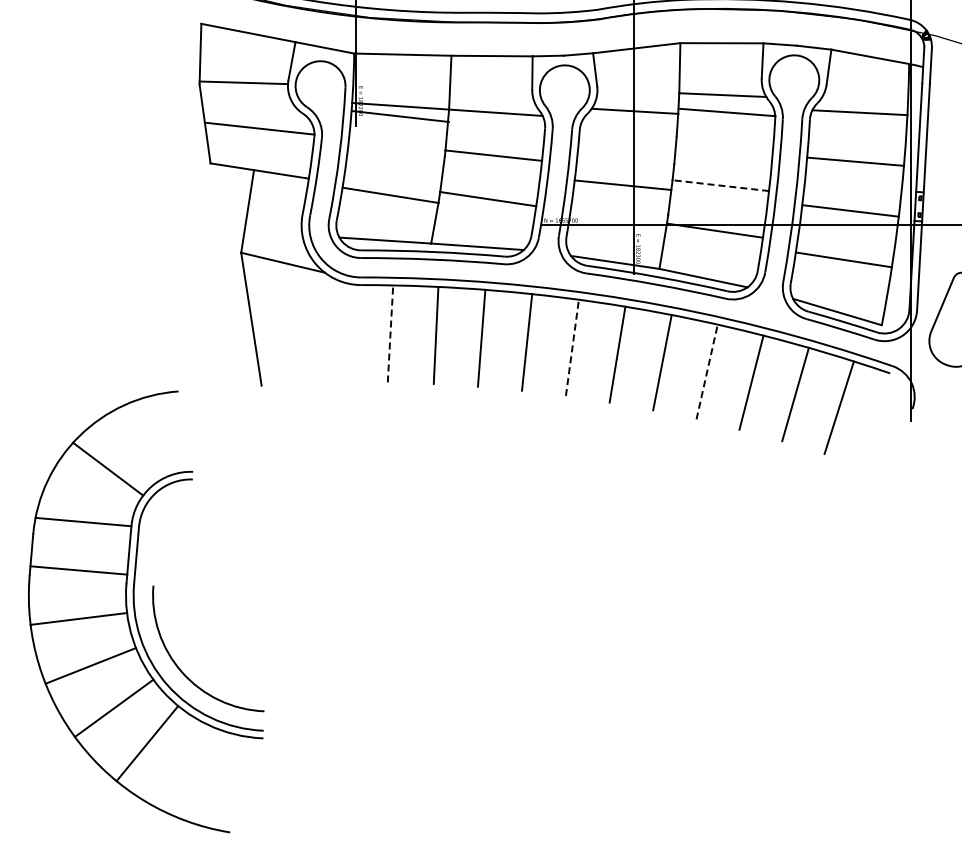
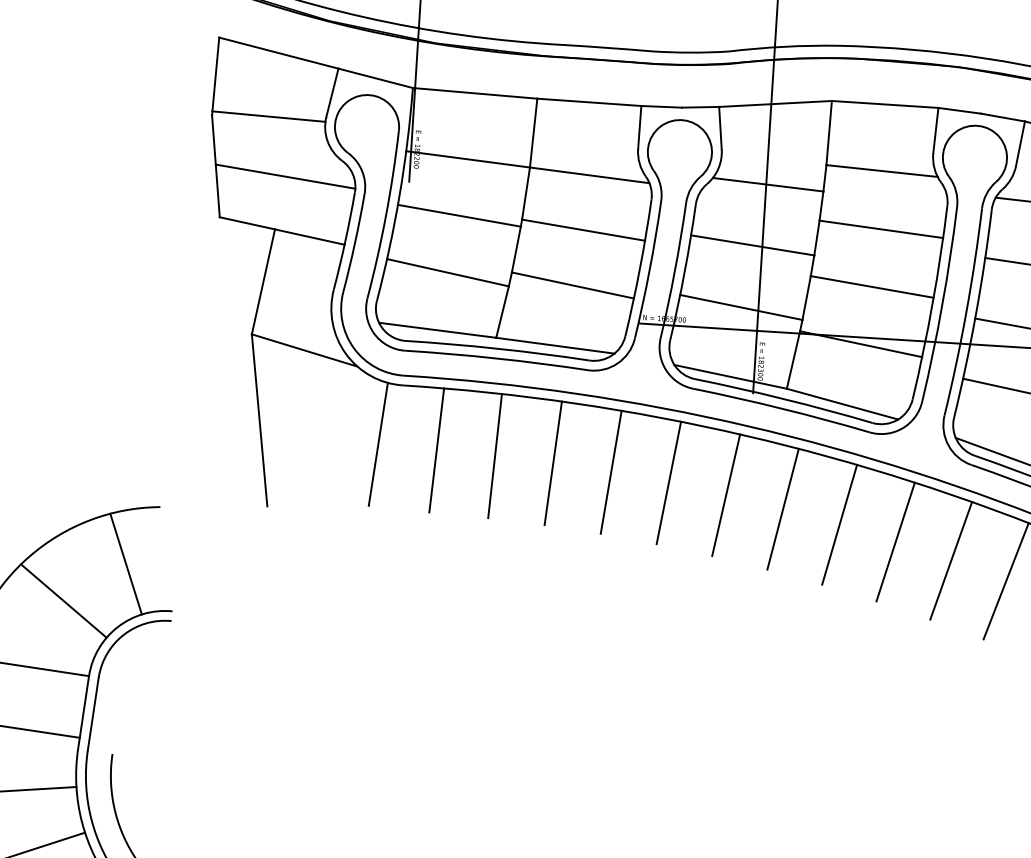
line: (726, 112) -> (880, 229), moved
line: (400, 116) -> (459, 215), moved
line: (622, 184) -> (752, 244), moved
line: (720, 185) -> (871, 286), dashed -> solid
line: (620, 207) -> (741, 306), added
line: (344, 331) -> (377, 443), added
line: (390, 333) -> (436, 449), dashed -> solid
line: (572, 347) -> (668, 482), dashed -> solid
line: (707, 372) -> (840, 525), dashed -> solid
line: (154, 437) -> (125, 564), added

